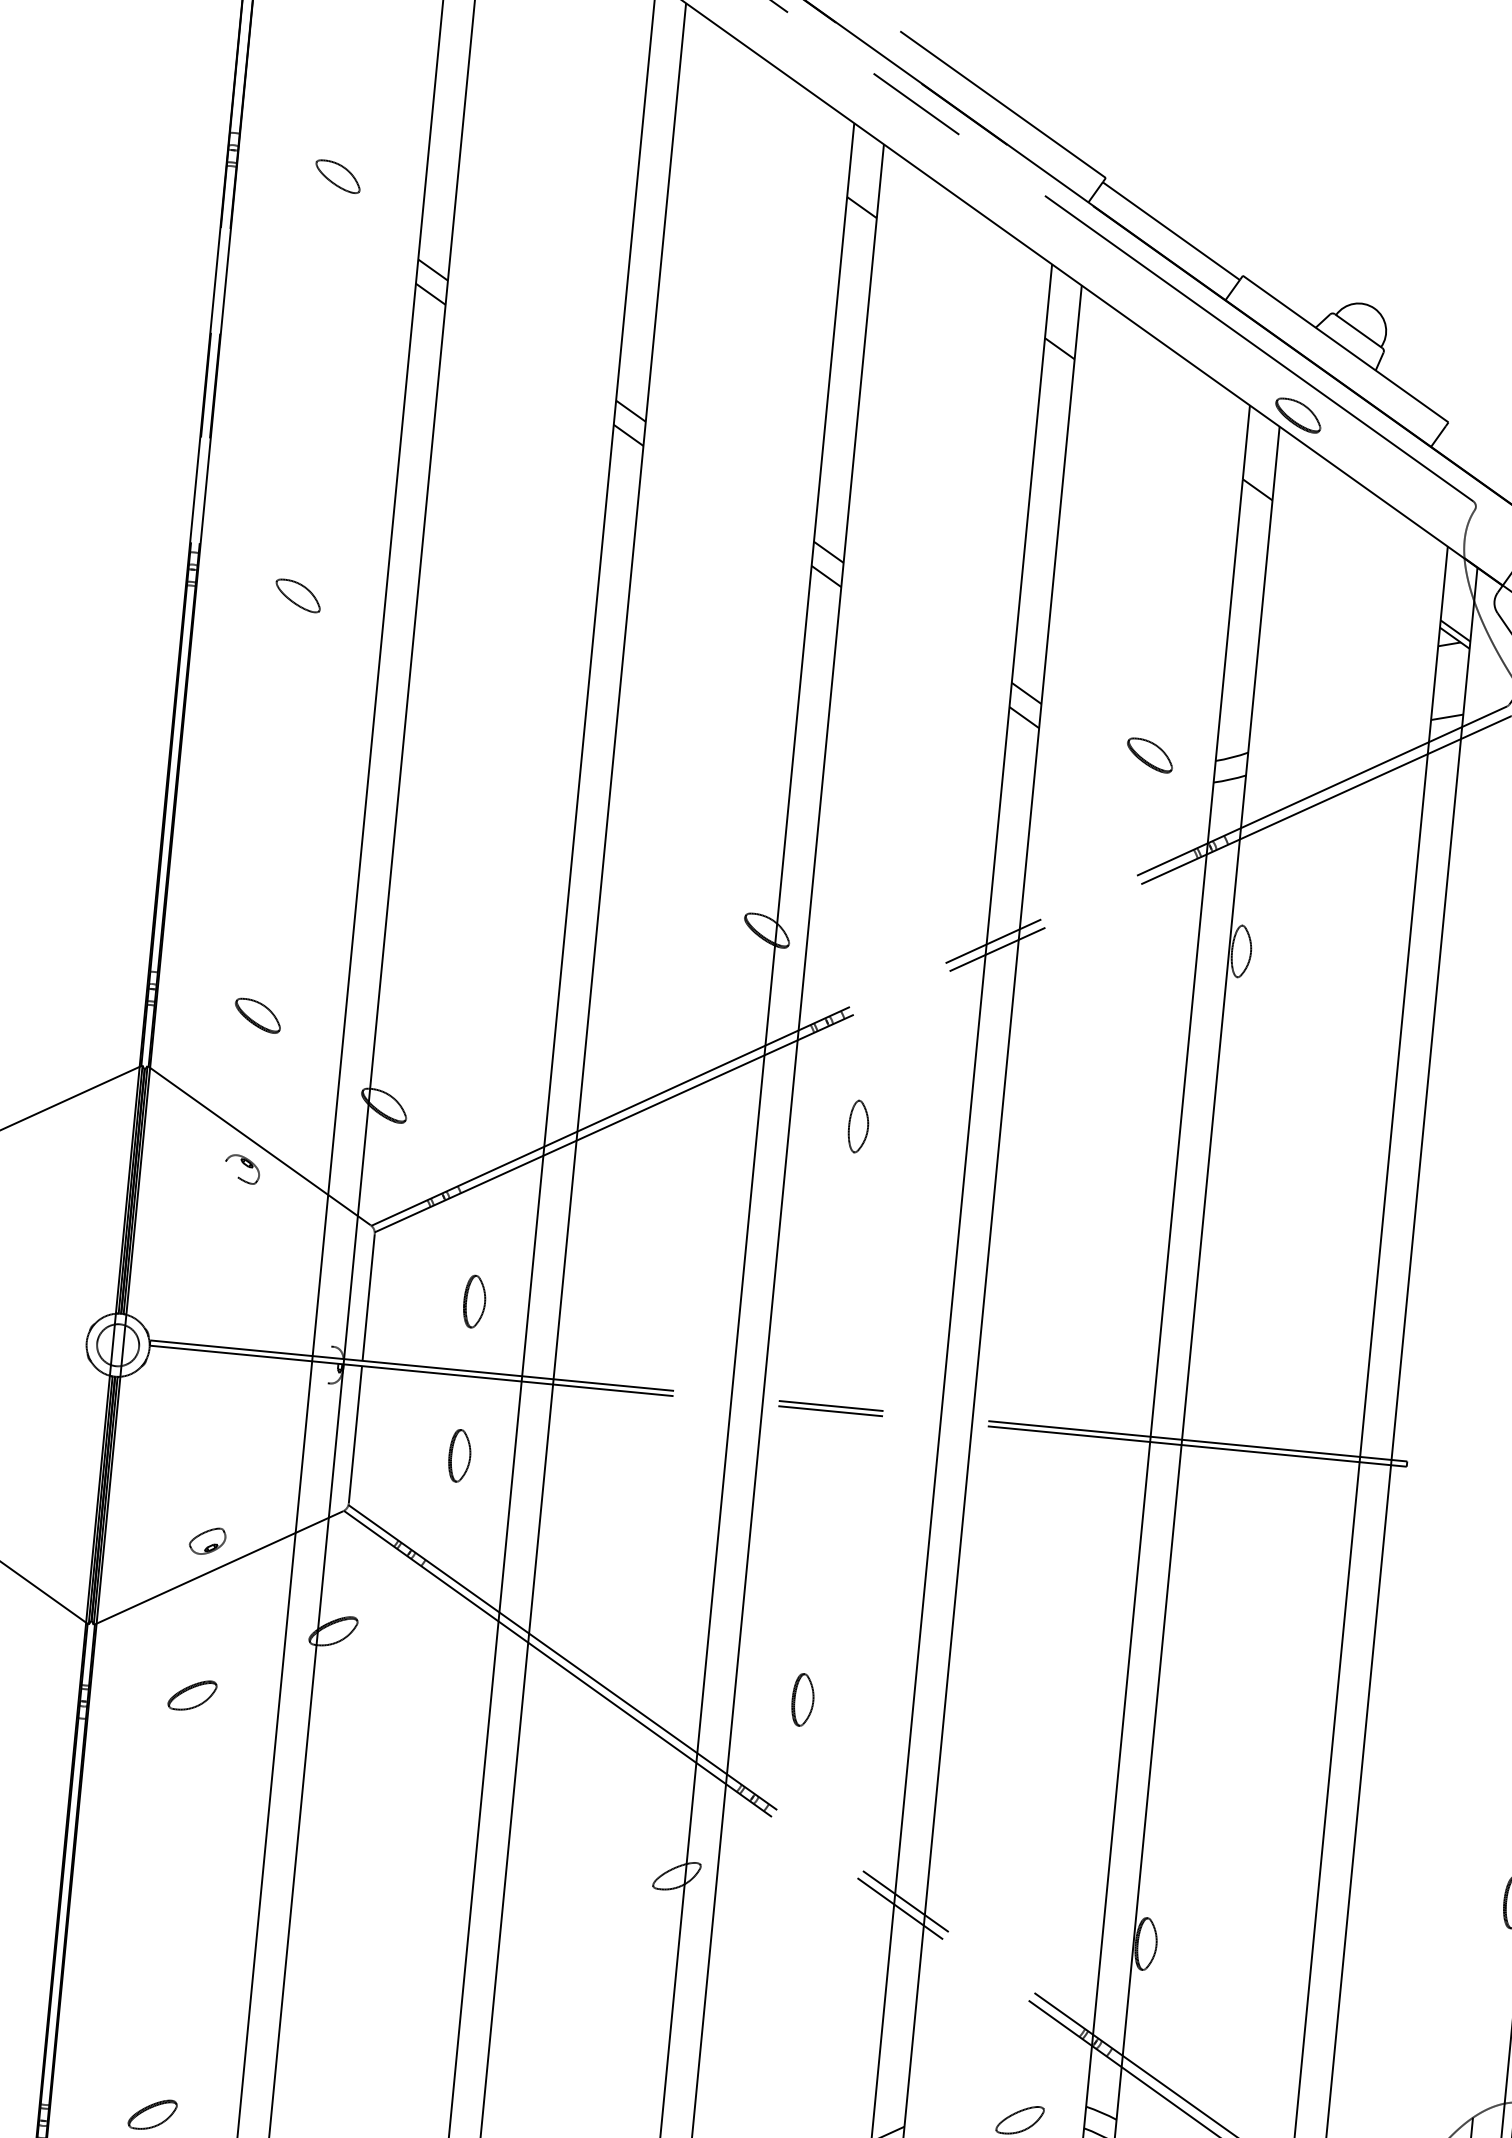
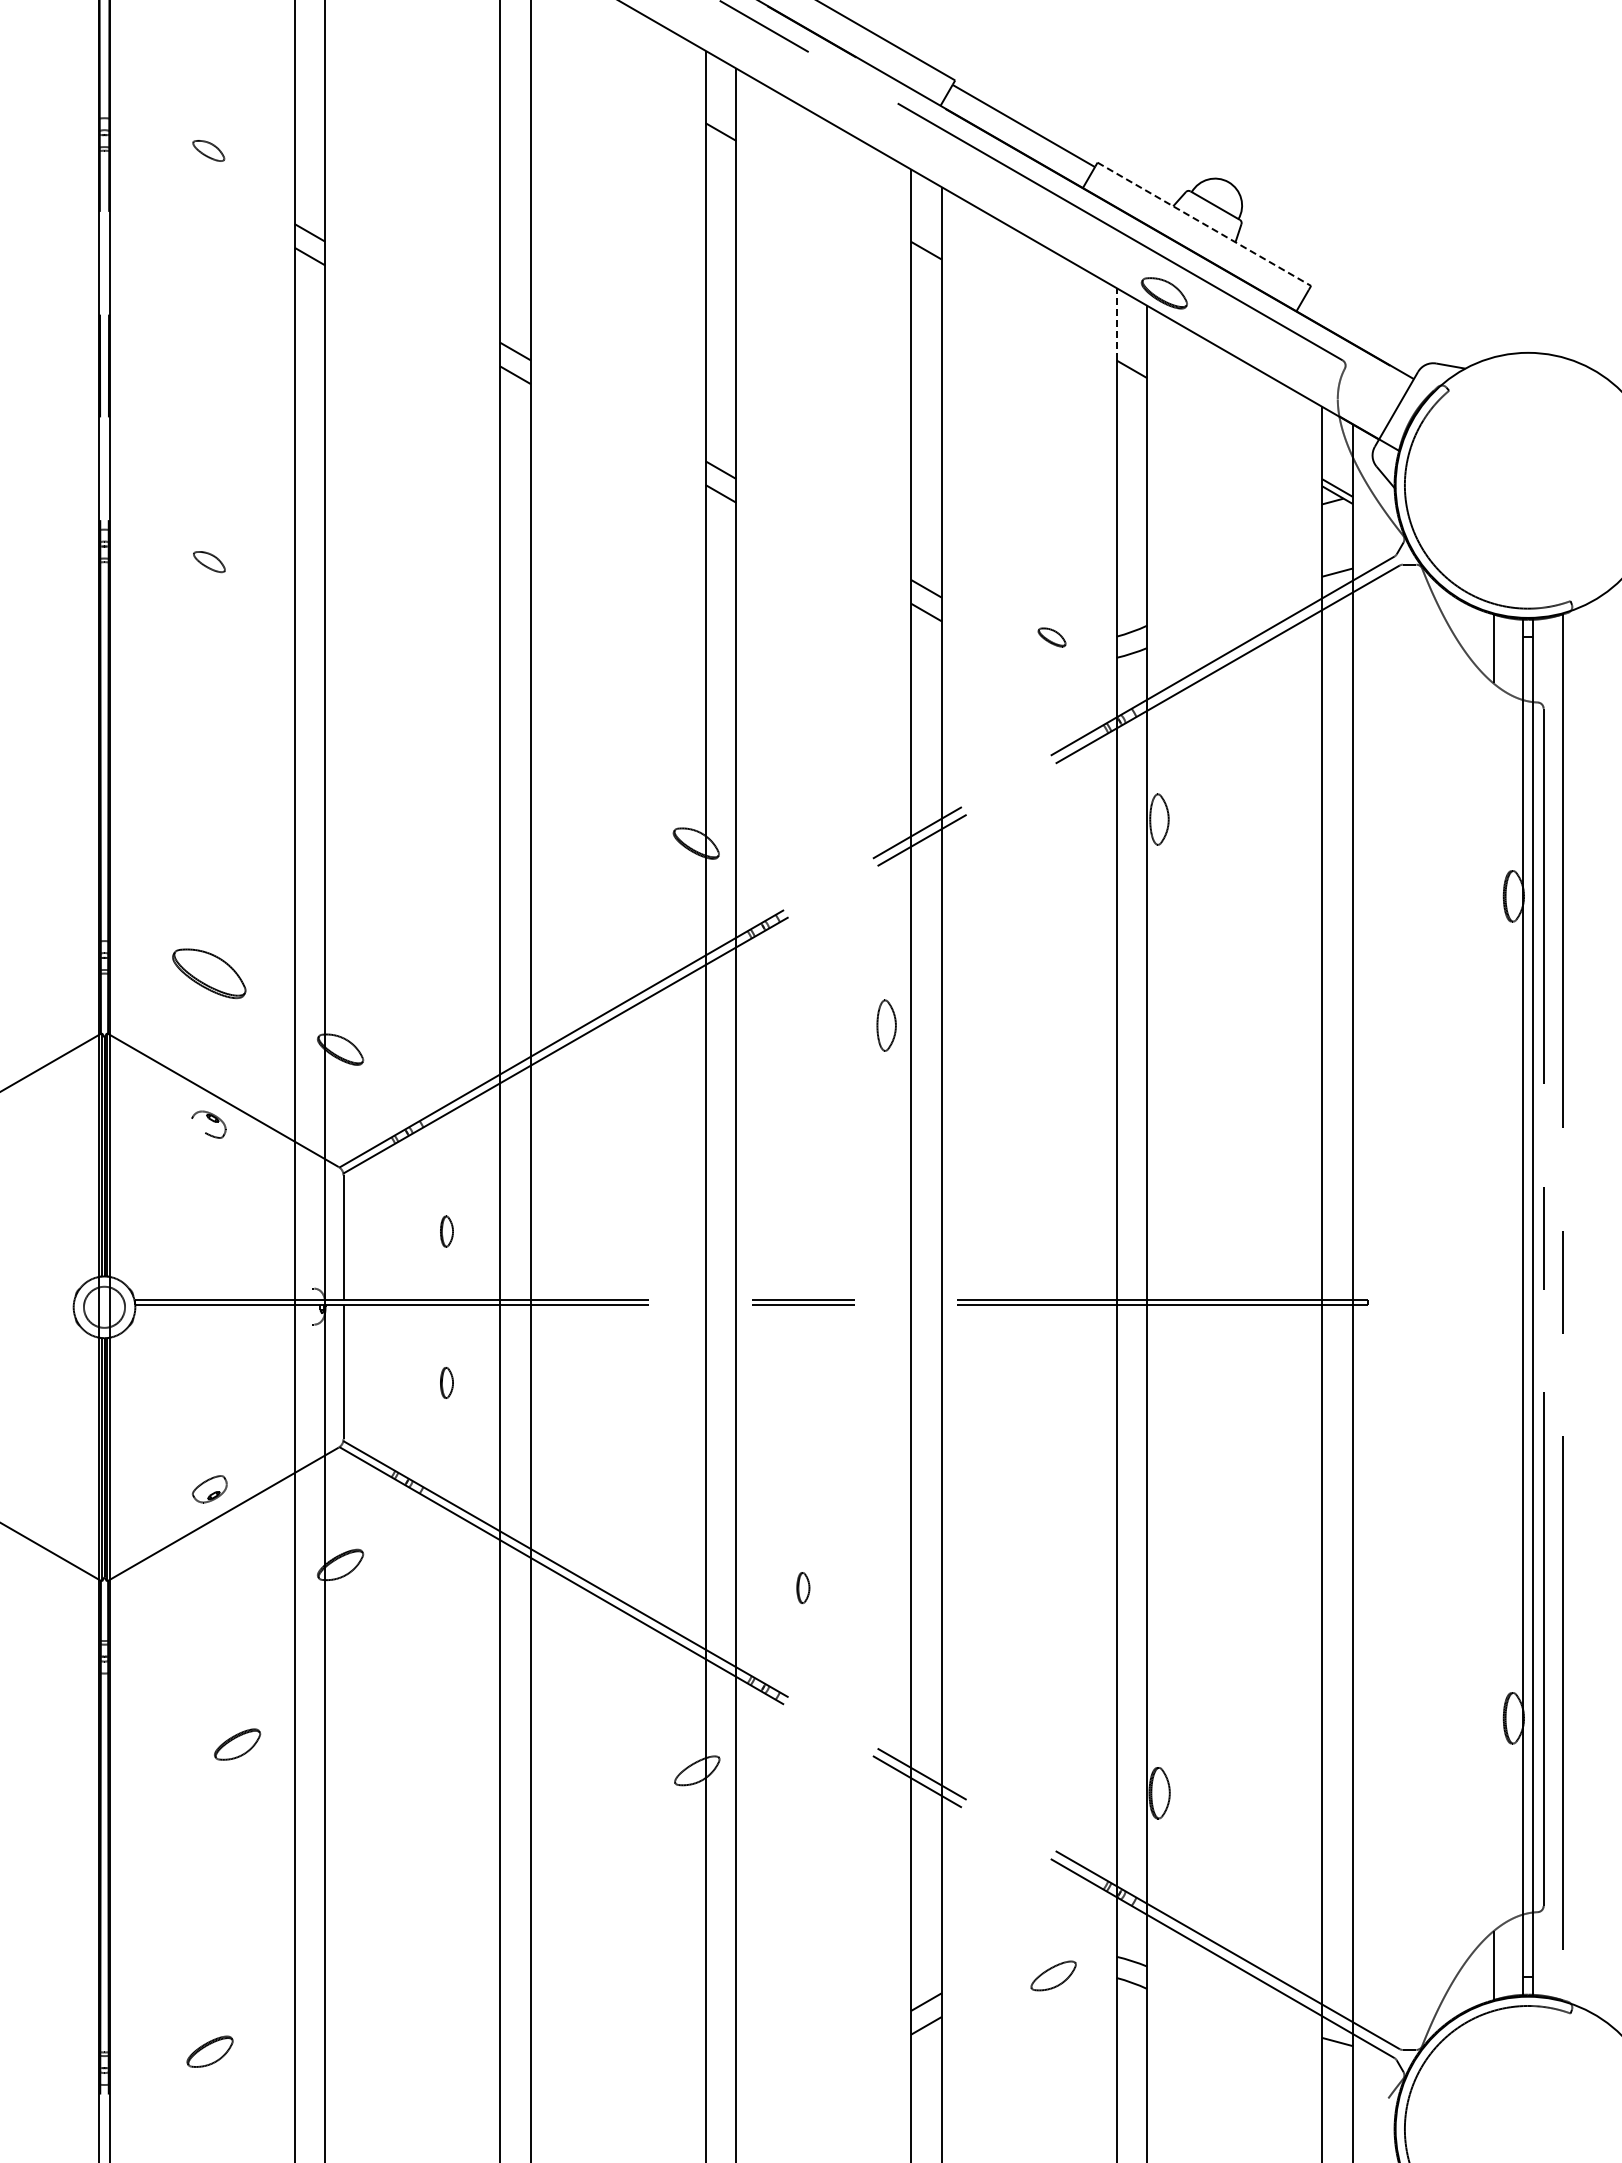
part: (337, 176) -> (208, 150), size x0.7
line: (1345, 349) -> (1204, 224), solid -> dashed
line: (1246, 441) -> (1116, 323), solid -> dashed
part: (298, 595) -> (209, 561), size x0.7
part: (1149, 755) -> (1051, 637), size x0.6
part: (257, 1016) -> (209, 974), size x1.6
part: (858, 1126) -> (886, 1025), moved
part: (474, 1301) -> (446, 1231), size x0.6
part: (459, 1455) -> (446, 1382), size x0.6
part: (192, 1695) -> (237, 1744), moved
part: (803, 1699) -> (803, 1587), size x0.6

